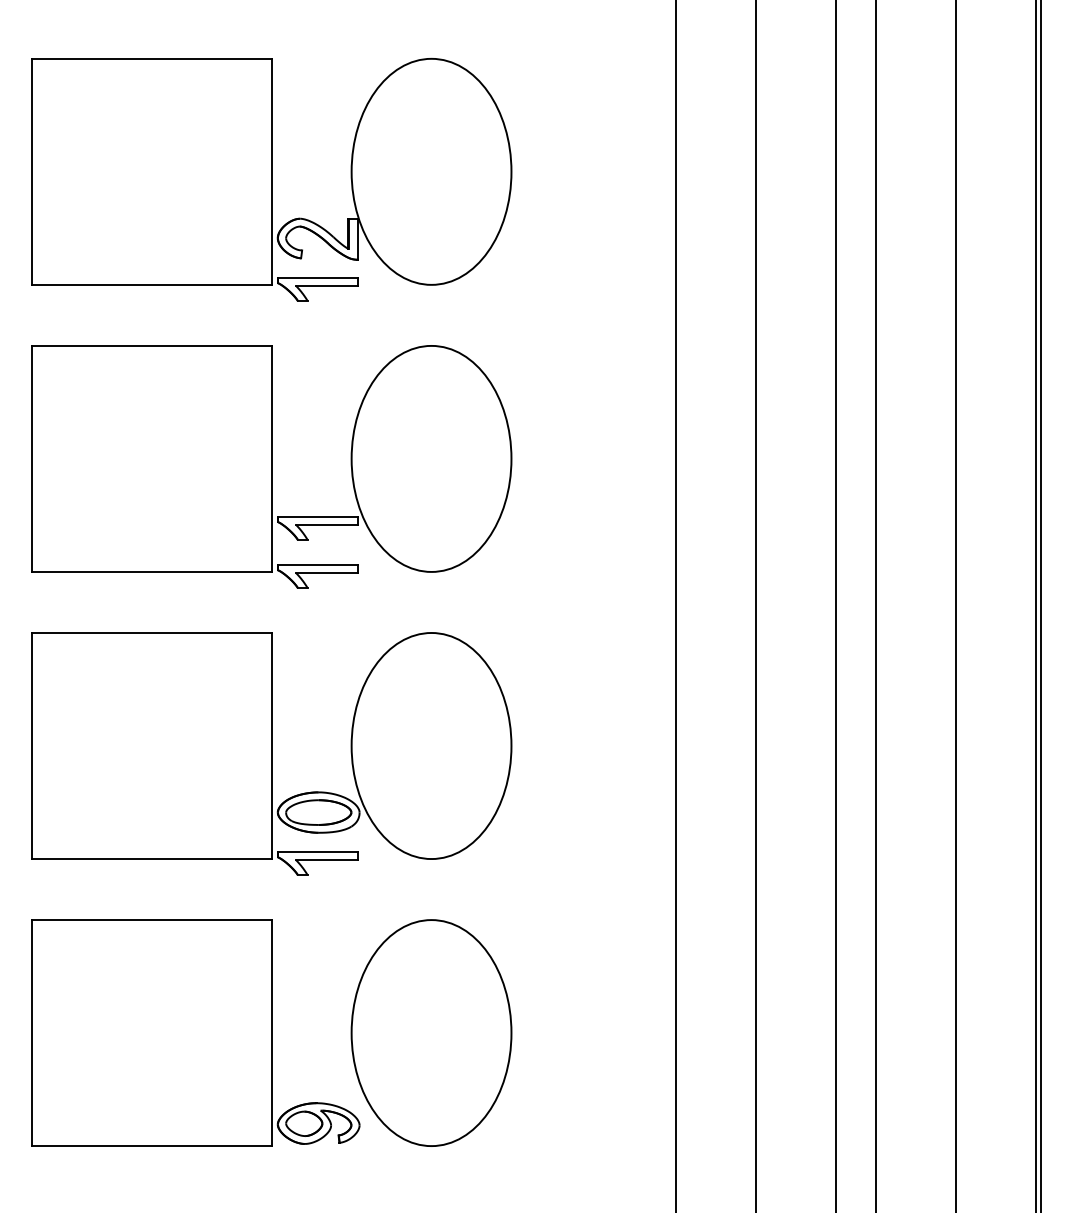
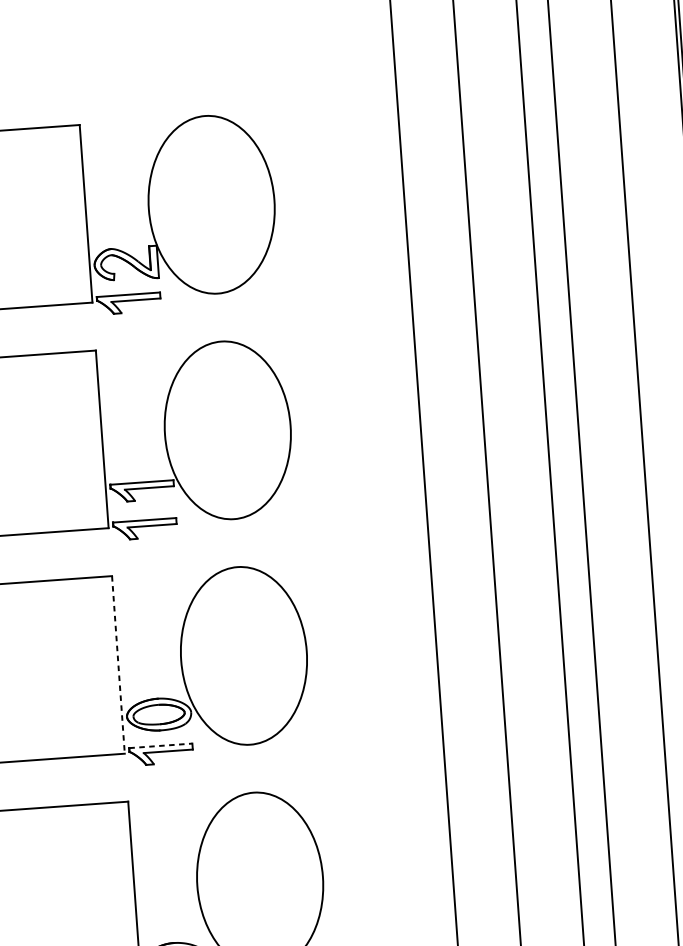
line: (271, 746) -> (118, 665), solid -> dashed
line: (318, 852) -> (161, 745), solid -> dashed

